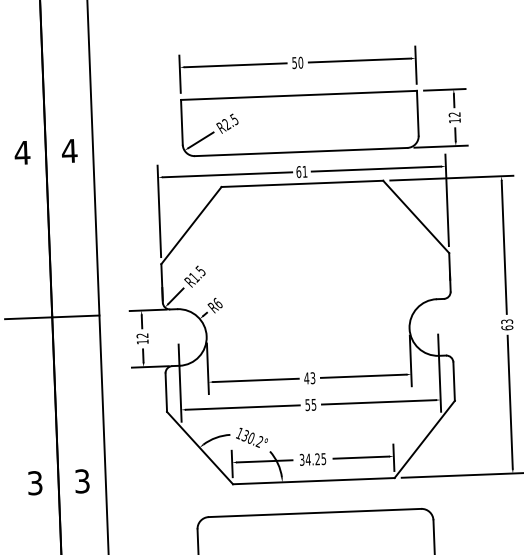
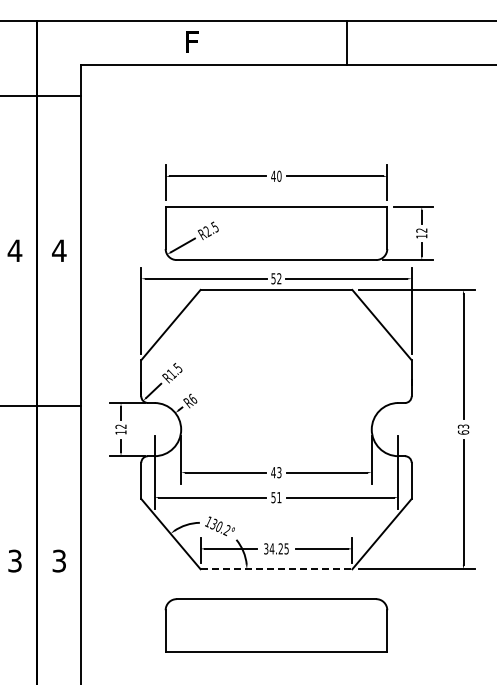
text: (294, 62) -> (273, 175), 50 -> 40
text: (301, 171) -> (276, 278), 61 -> 52
text: (314, 404) -> (279, 497), 55 -> 51
line: (313, 481) -> (276, 569), solid -> dashed

